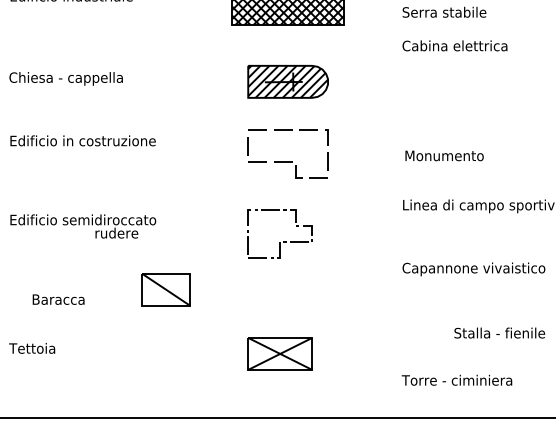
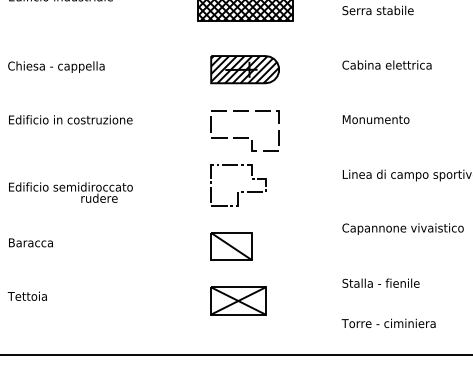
text: (454, 45) -> (386, 64), moved
text: (443, 155) -> (375, 119), moved
part: (283, 241) -> (241, 191), moved
part: (166, 289) -> (231, 246), moved
text: (58, 299) -> (30, 242), moved
text: (499, 332) -> (380, 282), moved

